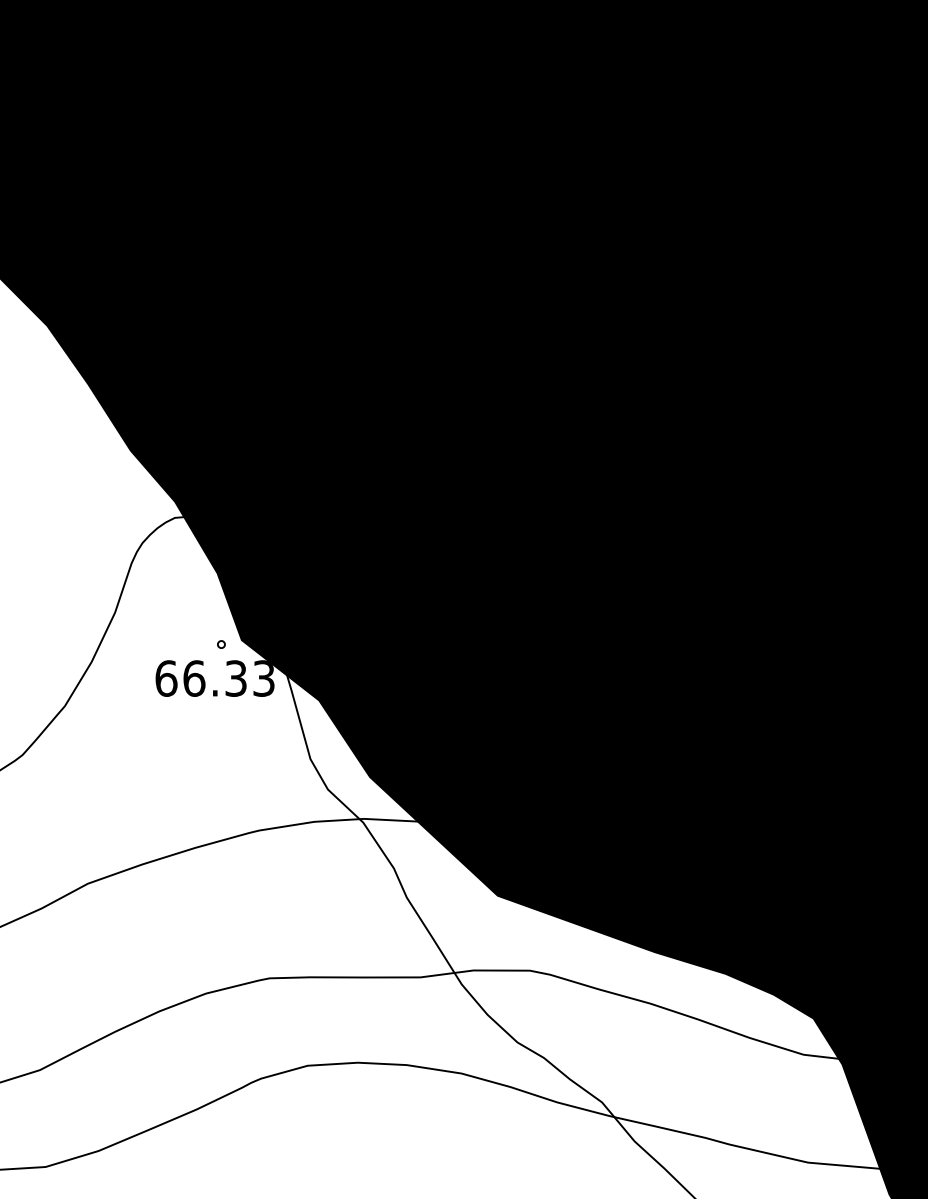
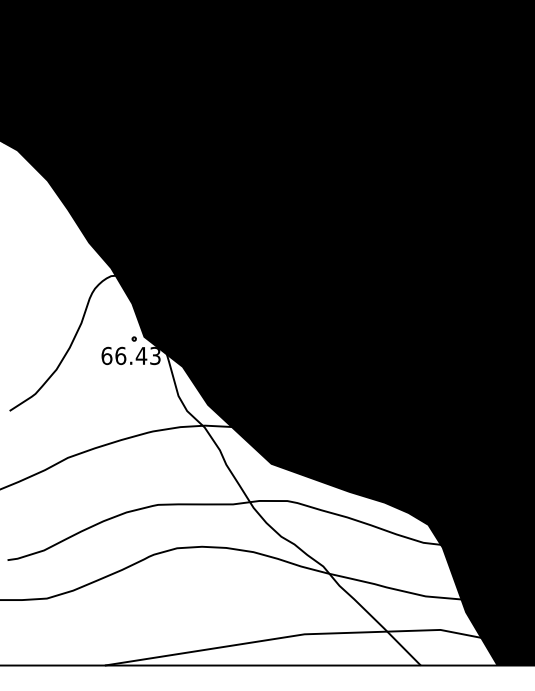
text: (236, 677) -> (141, 355), 66.33 -> 66.43

